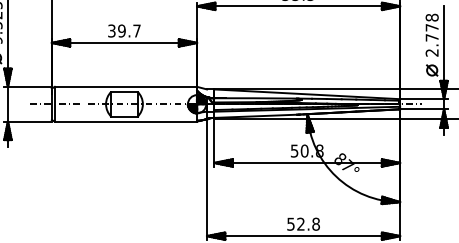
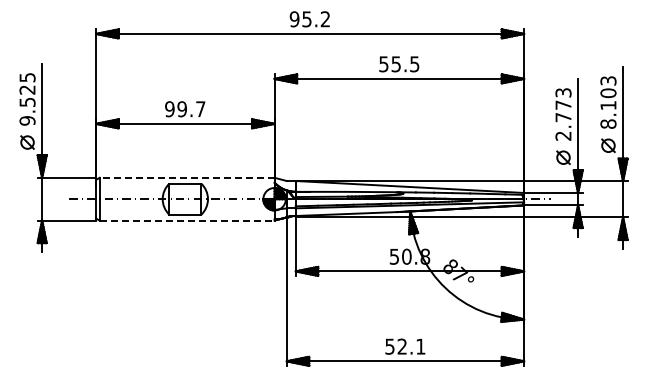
text: (432, 17) -> (563, 92), 2.778 -> 2.773
text: (111, 31) -> (169, 109), 39.7 -> 99.7
line: (125, 86) -> (186, 177), solid -> dashed
line: (126, 121) -> (187, 220), solid -> dashed
text: (315, 224) -> (420, 346), 52.8 -> 52.1

